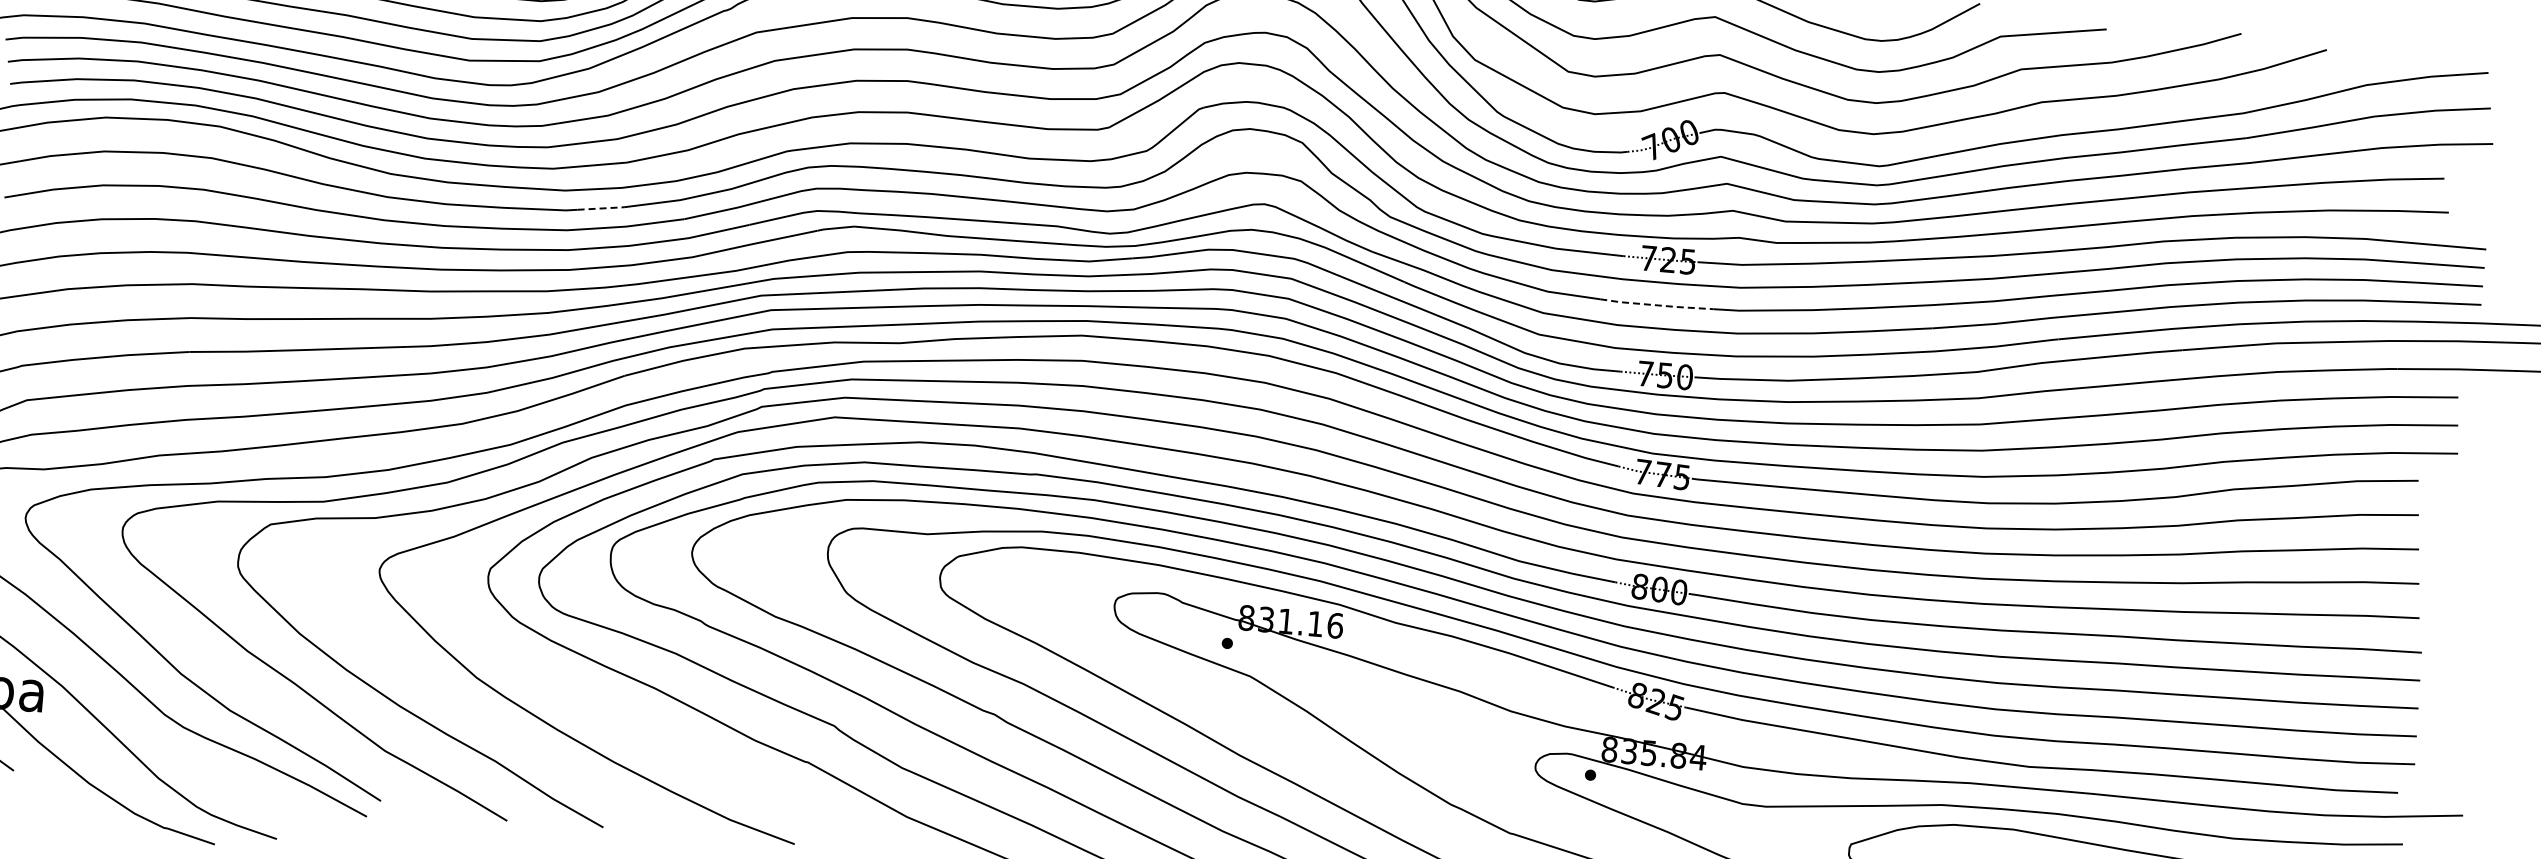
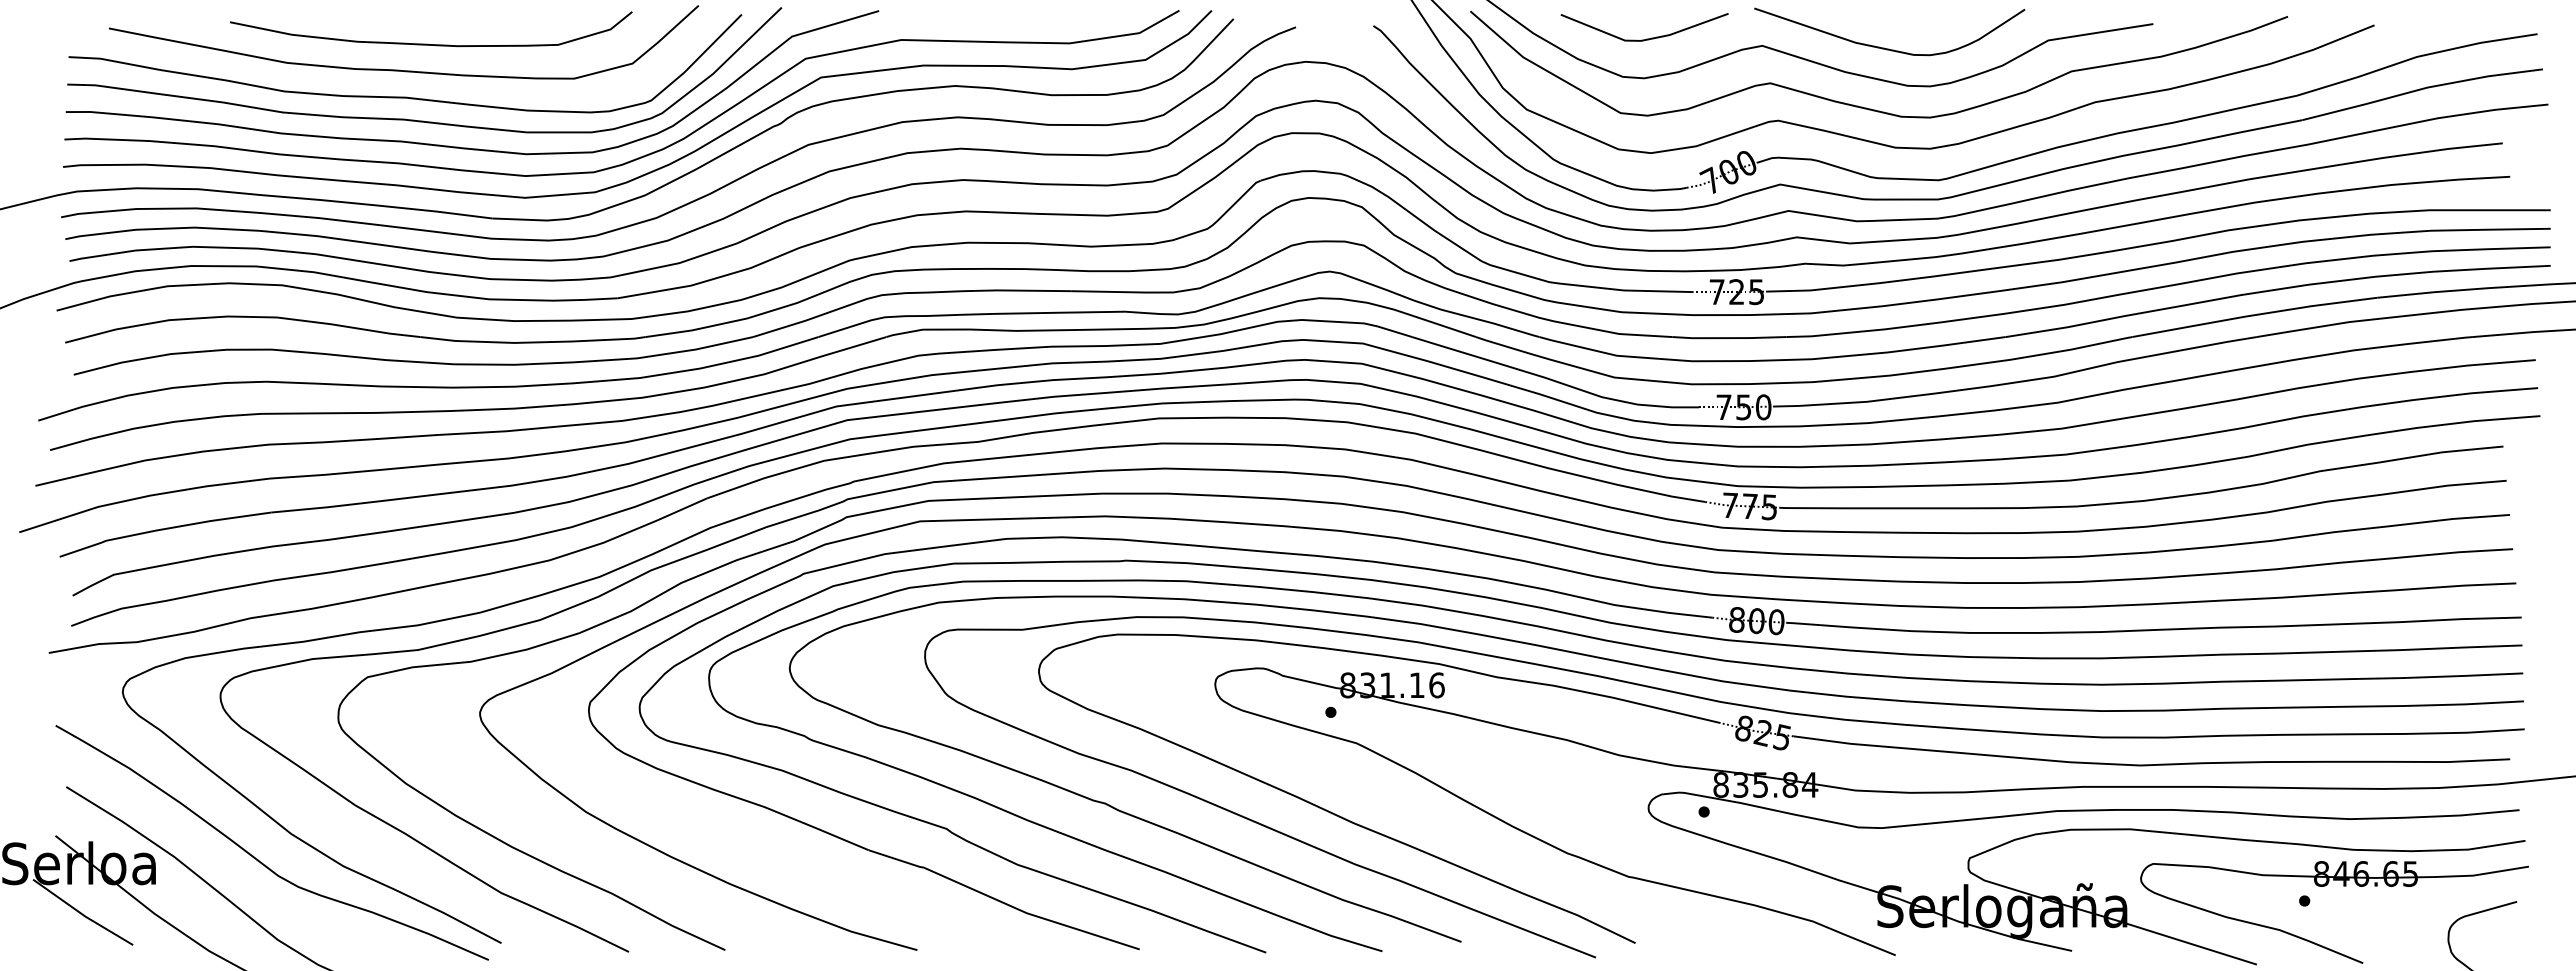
line: (601, 208) -> (669, 333), dashed -> solid
line: (1657, 305) -> (1729, 338), dashed -> solid

